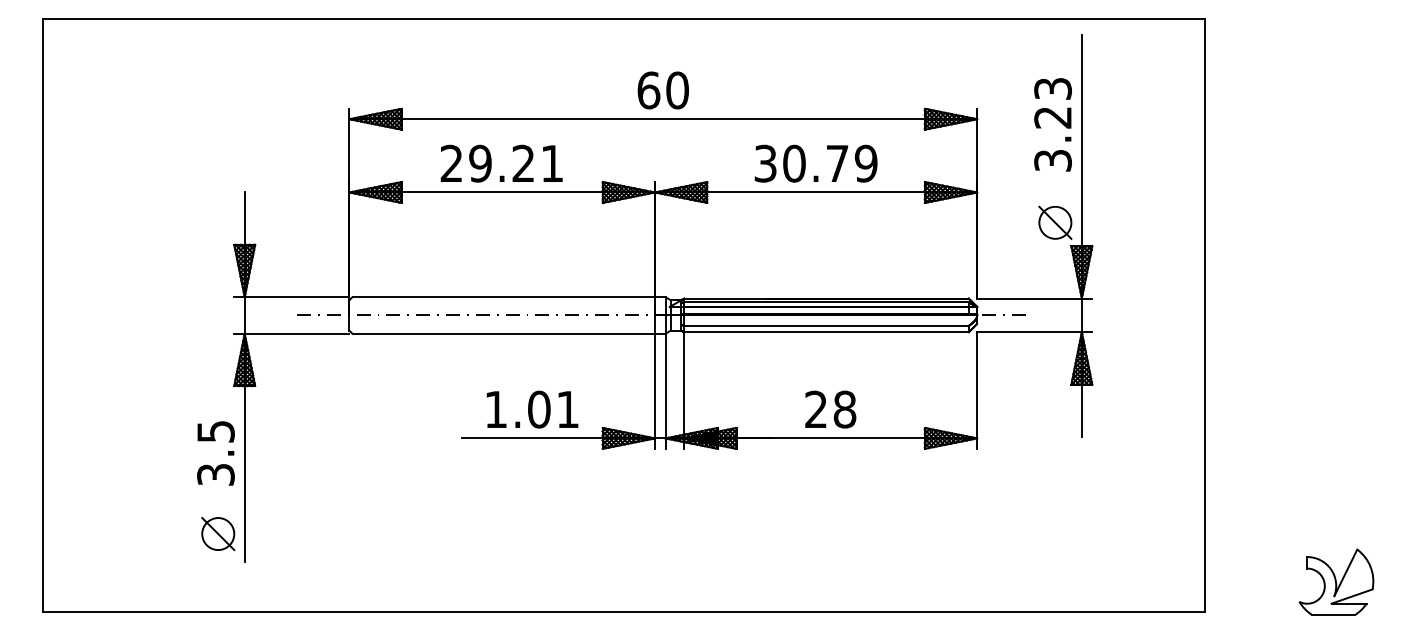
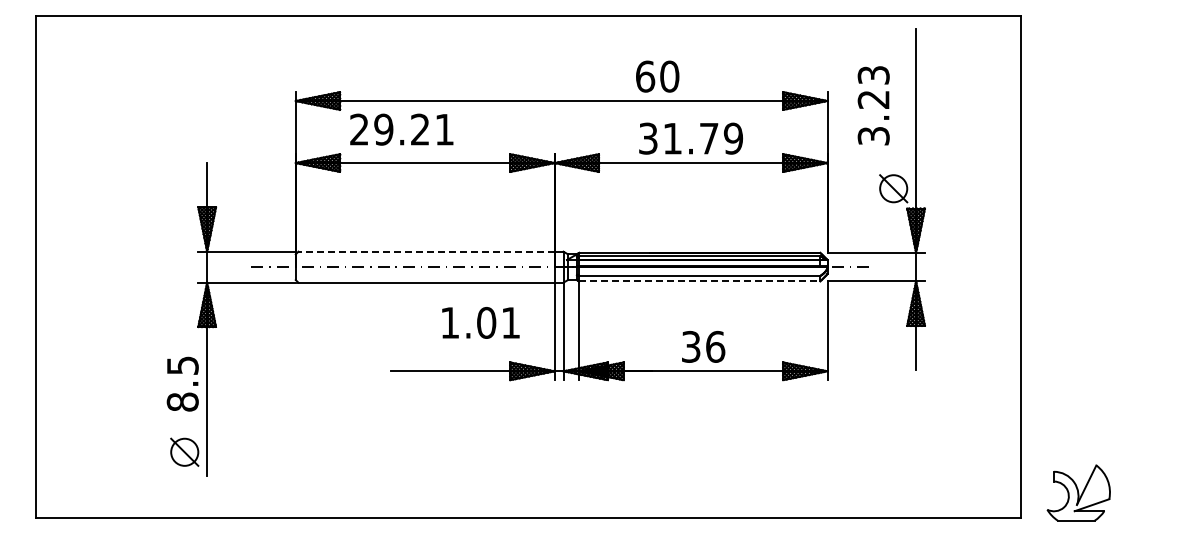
text: (663, 90) -> (657, 76), moved
text: (1052, 124) -> (873, 105), moved
text: (501, 163) -> (401, 129), moved
text: (794, 163) -> (672, 138), 30.79 -> 31.79
line: (503, 296) -> (426, 251), solid -> dashed
line: (826, 332) -> (699, 281), solid -> dashed
text: (532, 409) -> (480, 322), moved
text: (830, 409) -> (703, 346), 28 -> 36
text: (215, 474) -> (182, 401), 3.5 -> 8.5
part: (1336, 581) -> (1078, 492), moved

